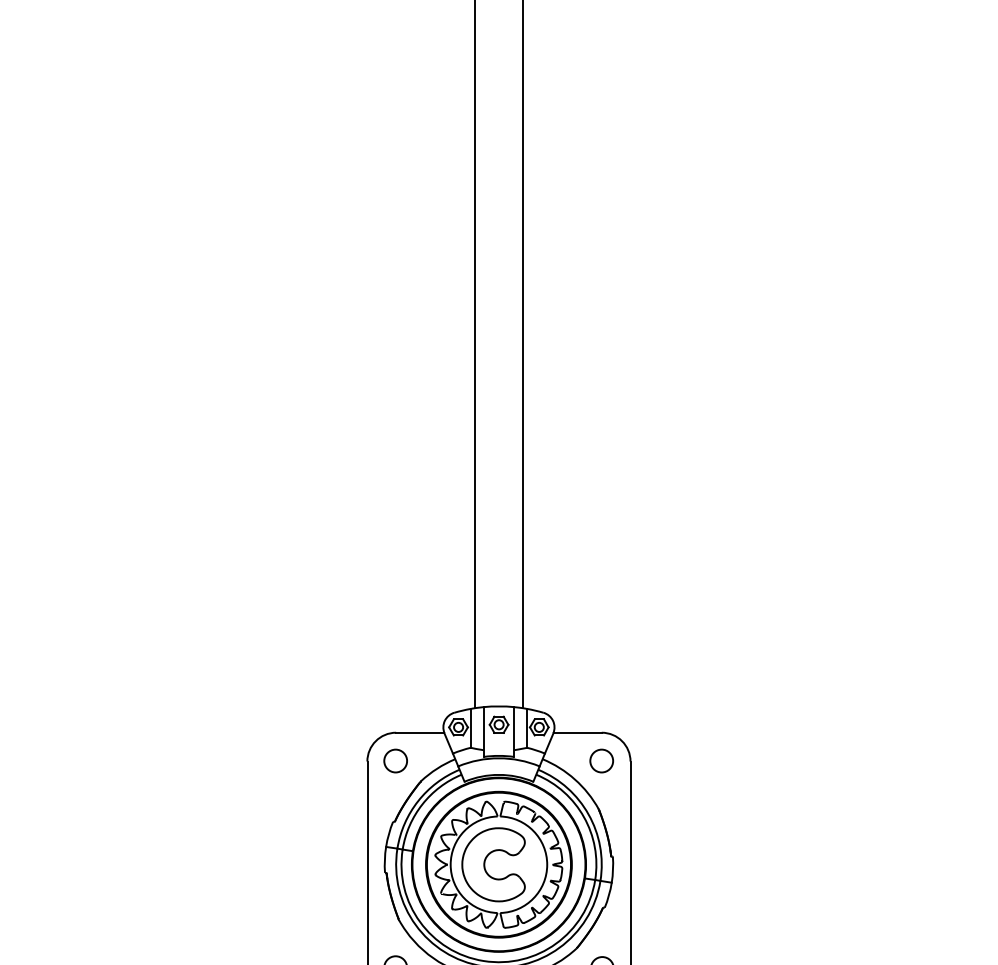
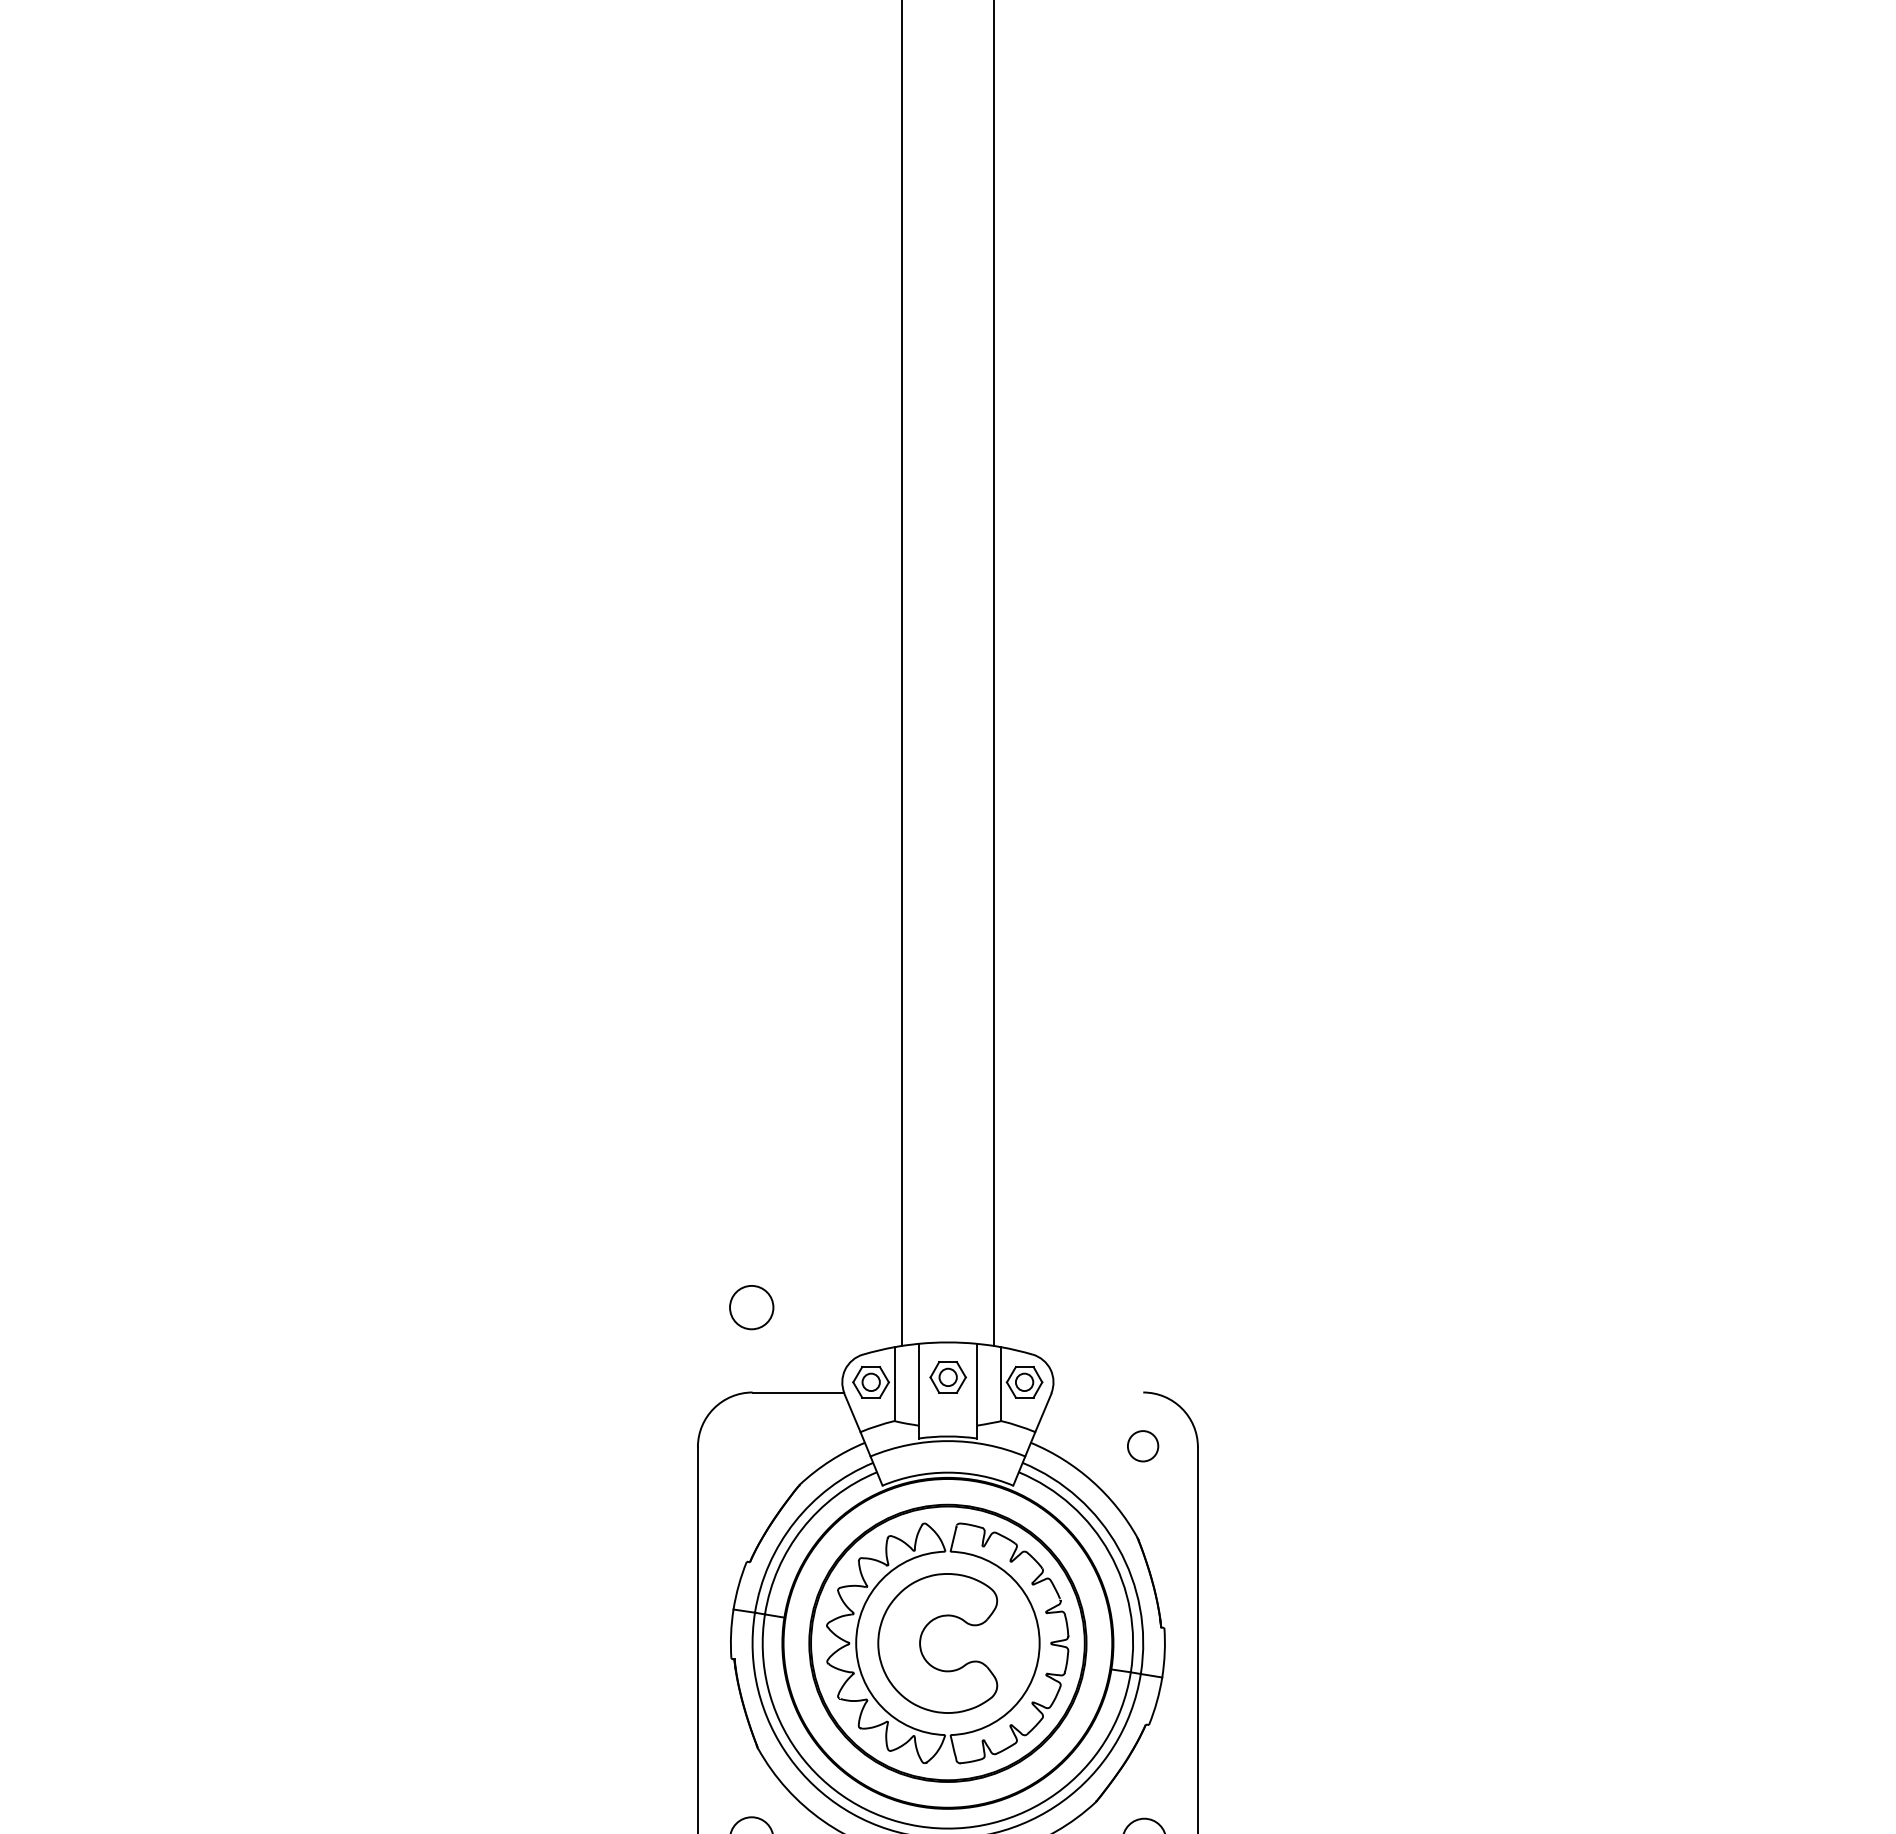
line: (577, 732) -> (1097, 1392), removed
circle: (395, 760) -> (751, 1306), moved
circle: (601, 760) -> (1142, 1445), size x0.7

